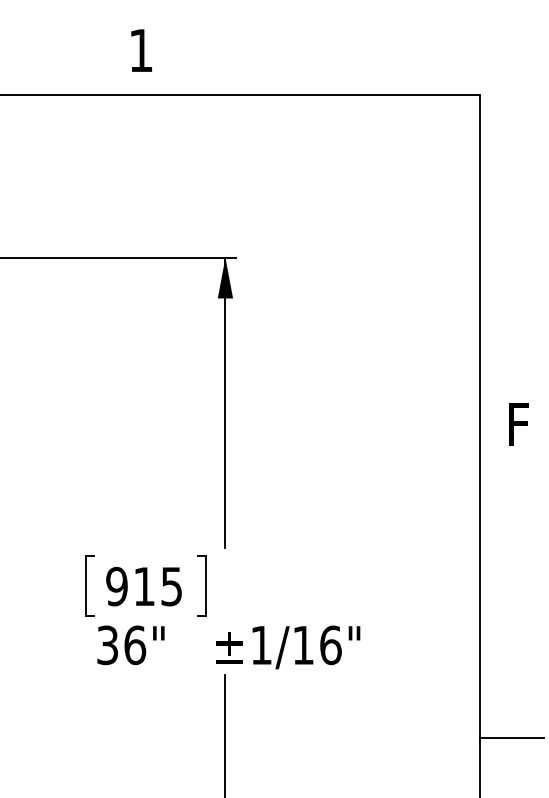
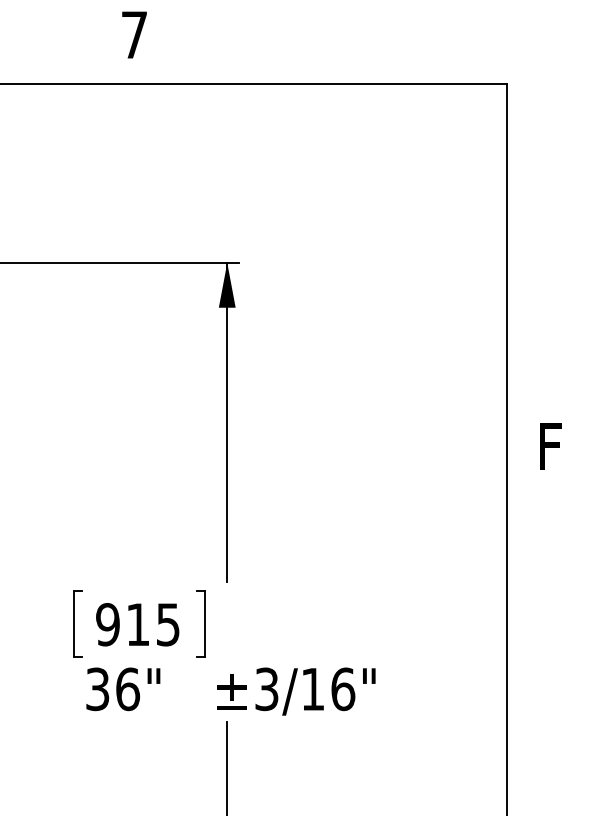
text: (141, 50) -> (134, 34), 1 -> 7
text: (261, 645) -> (266, 689), 1/16" -> 3/16"
line: (512, 737) -> (543, 790), removed

